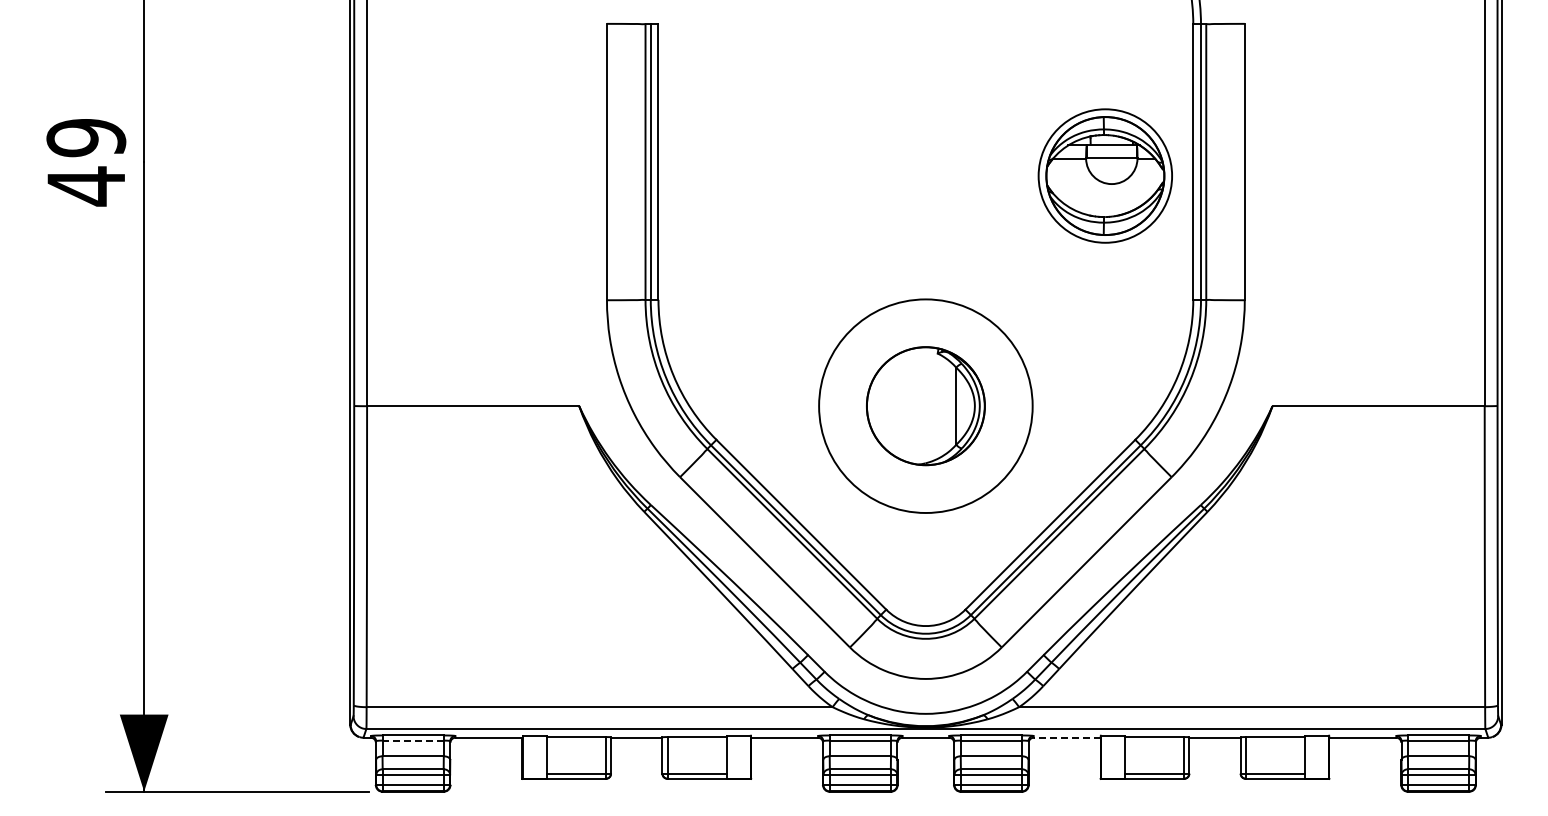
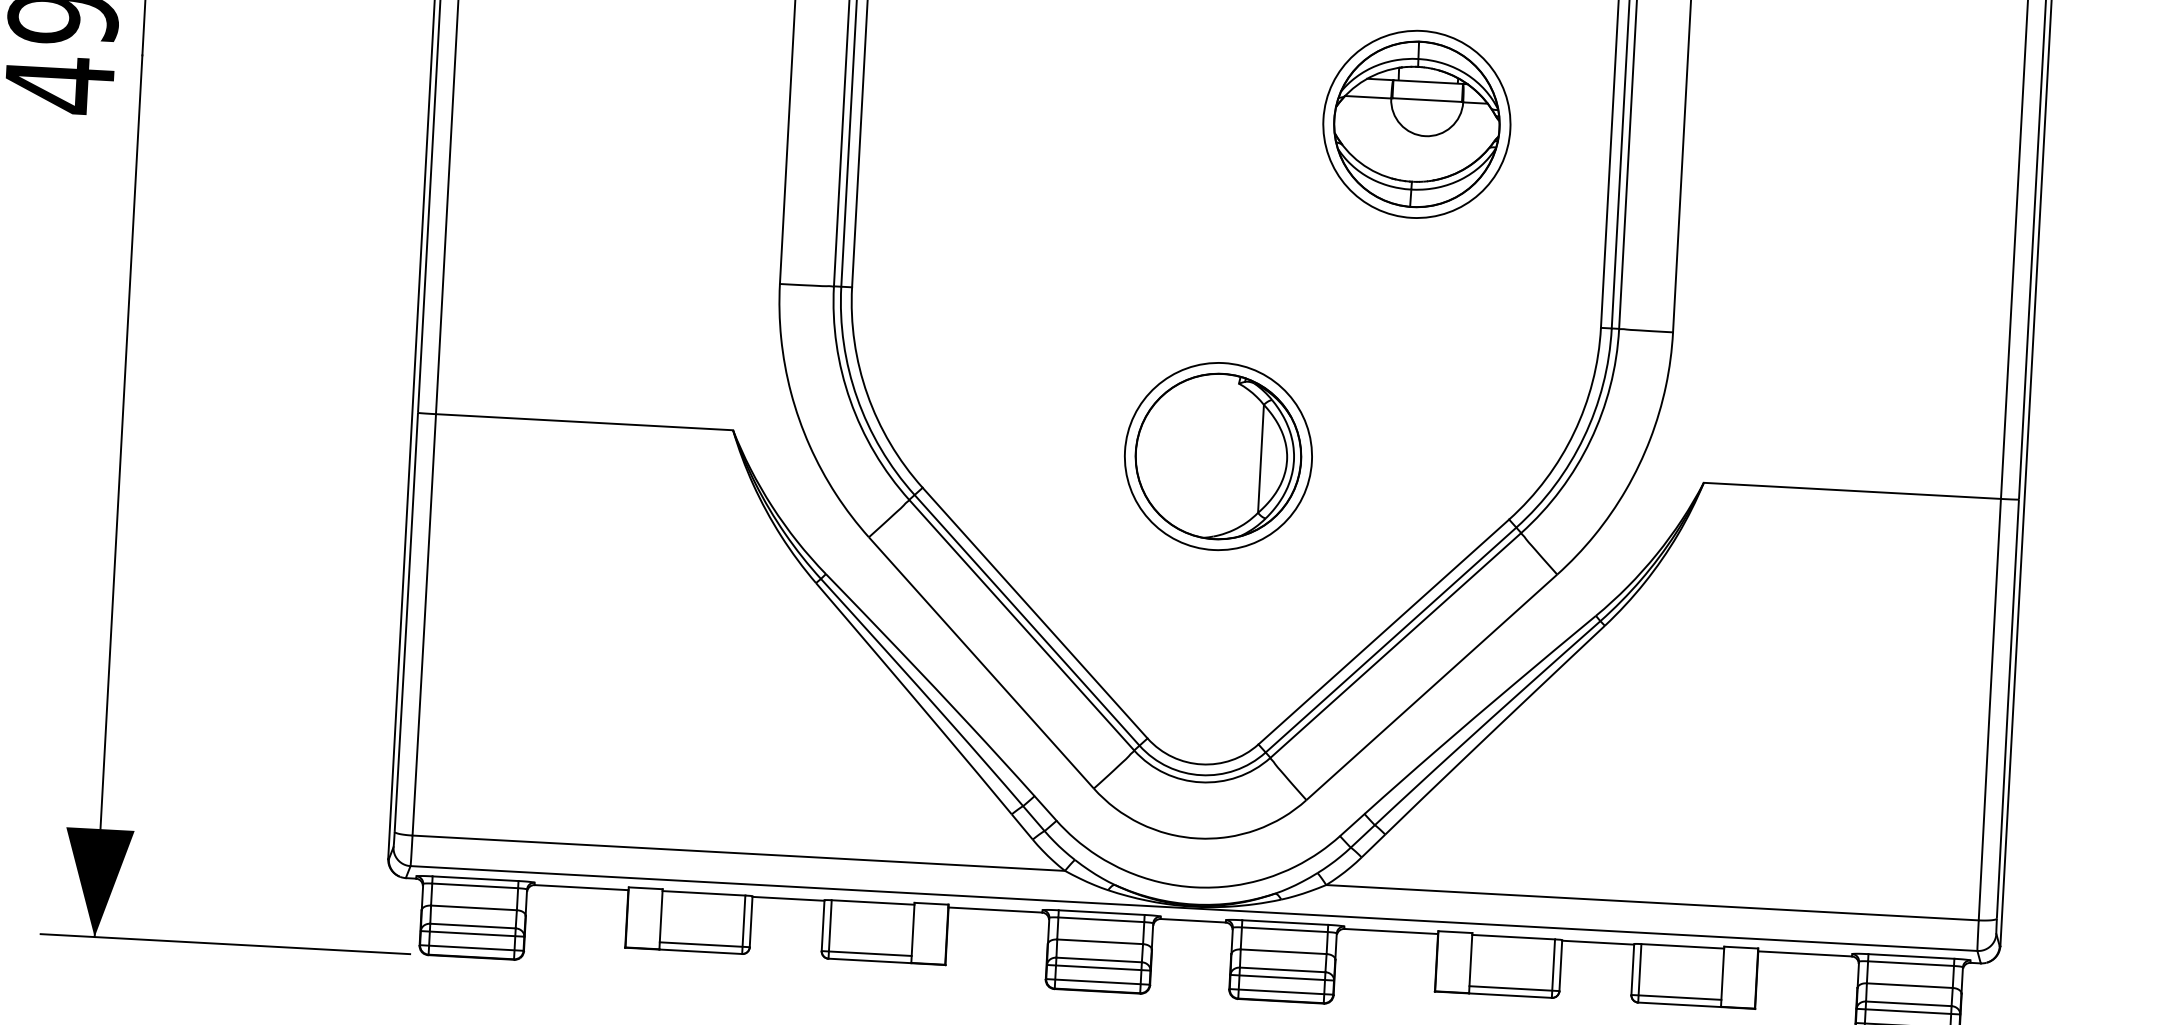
part: (1104, 175) -> (1415, 123), moved
circle: (925, 405) -> (1217, 455), size x0.62
line: (1066, 737) -> (1390, 931), dashed -> solid
line: (413, 740) -> (475, 885), dashed -> solid

